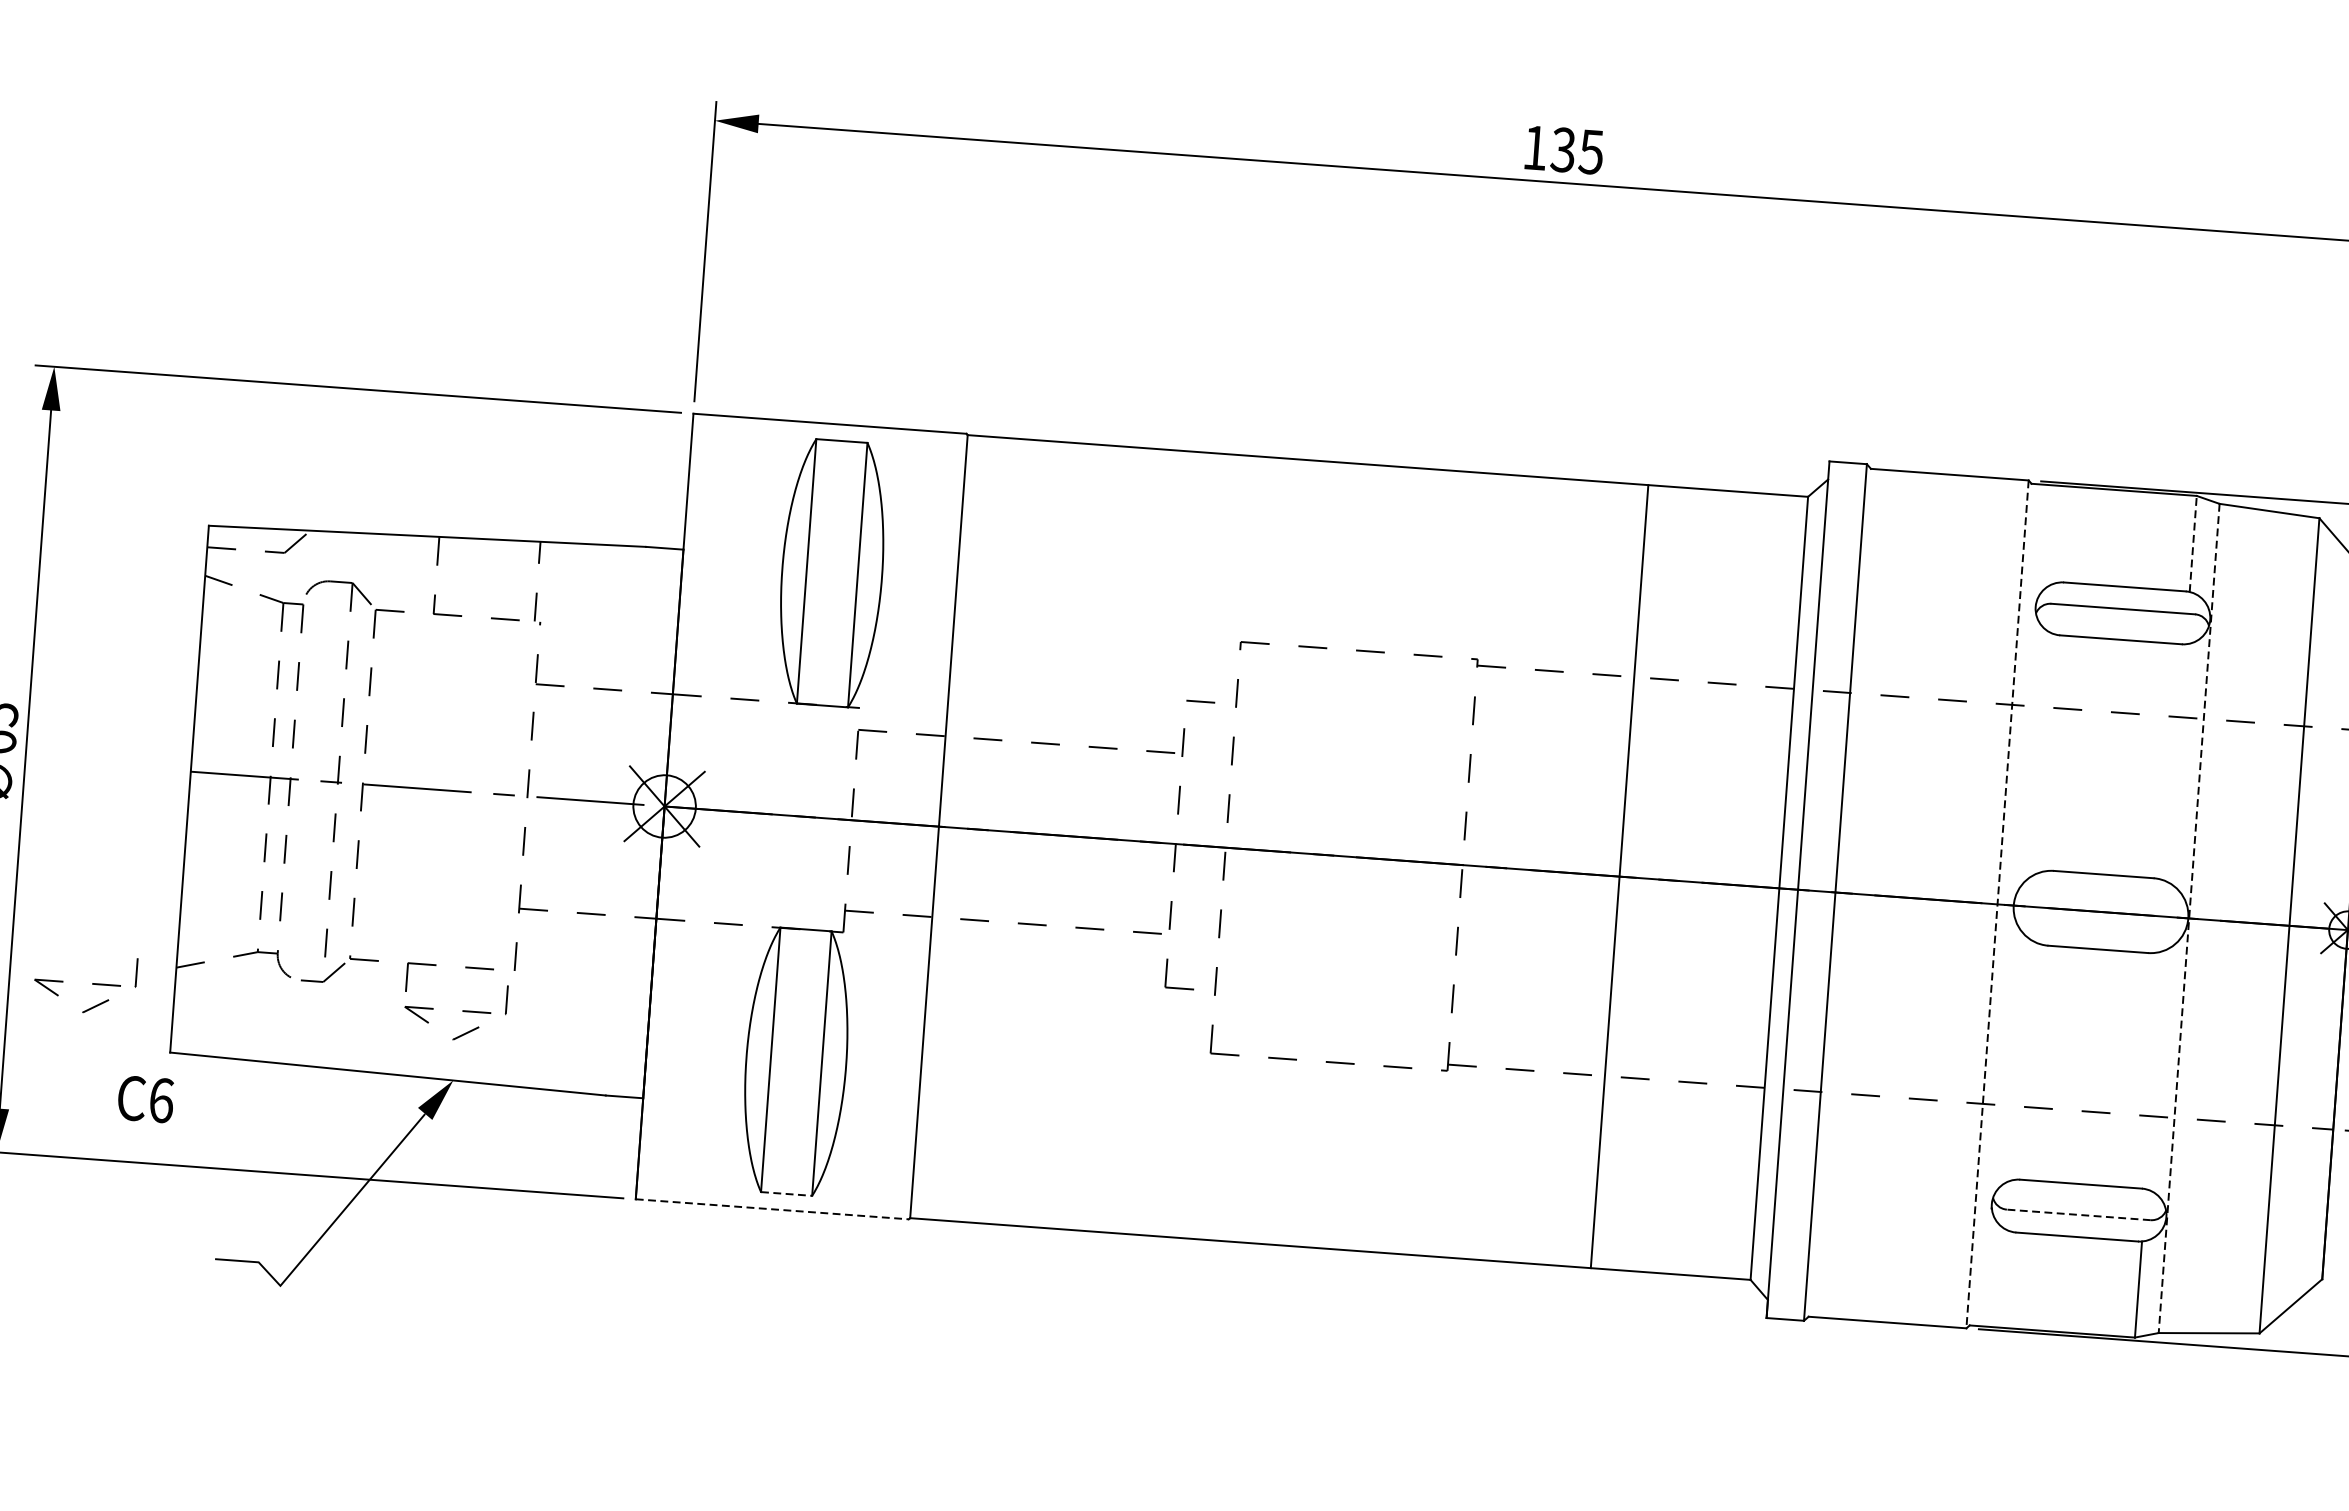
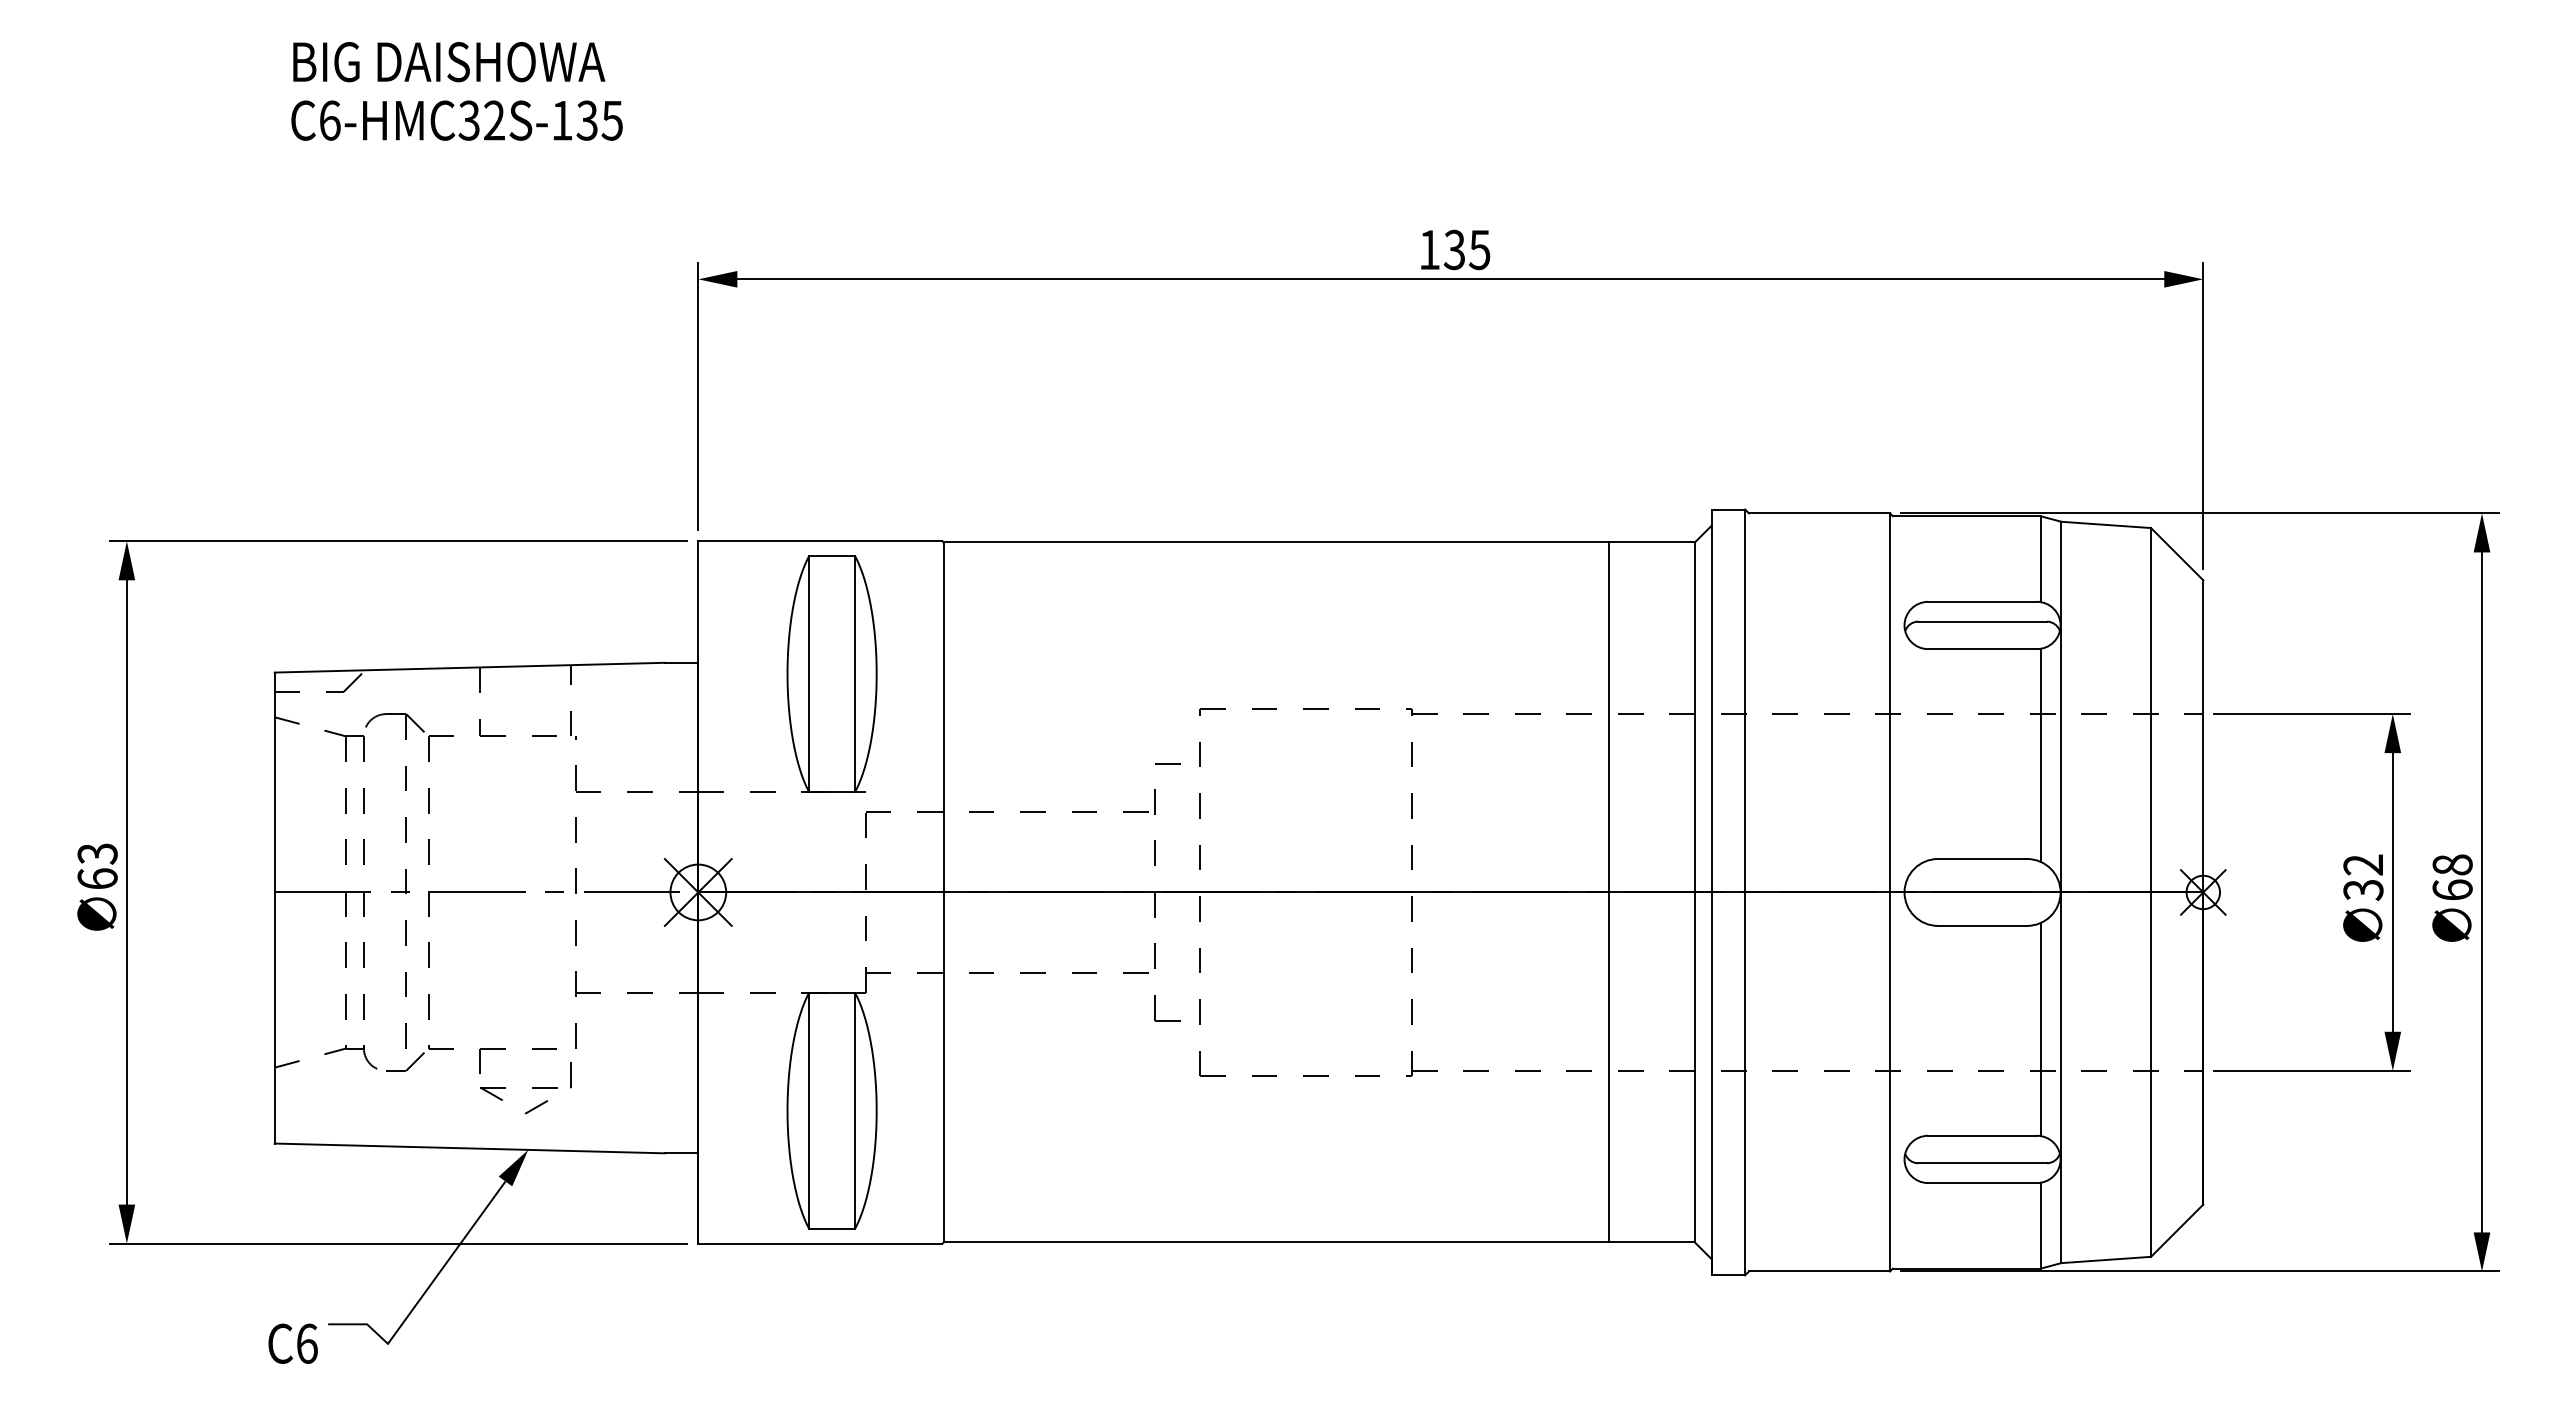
line: (2193, 544) -> (2040, 559), dashed -> solid
line: (2177, 762) -> (2040, 754), added
line: (1620, 876) -> (1609, 892), moved
line: (1998, 904) -> (1890, 892), dashed -> solid
line: (2189, 918) -> (2061, 892), dashed -> solid
part: (92, 984) -> (201, 1088), removed
line: (2154, 1070) -> (2040, 1029), added
text: (145, 1099) -> (292, 1343), moved
line: (787, 1194) -> (832, 1229), dashed -> solid
line: (772, 1209) -> (820, 1243), dashed -> solid
line: (2078, 1215) -> (1982, 1163), dashed -> solid

